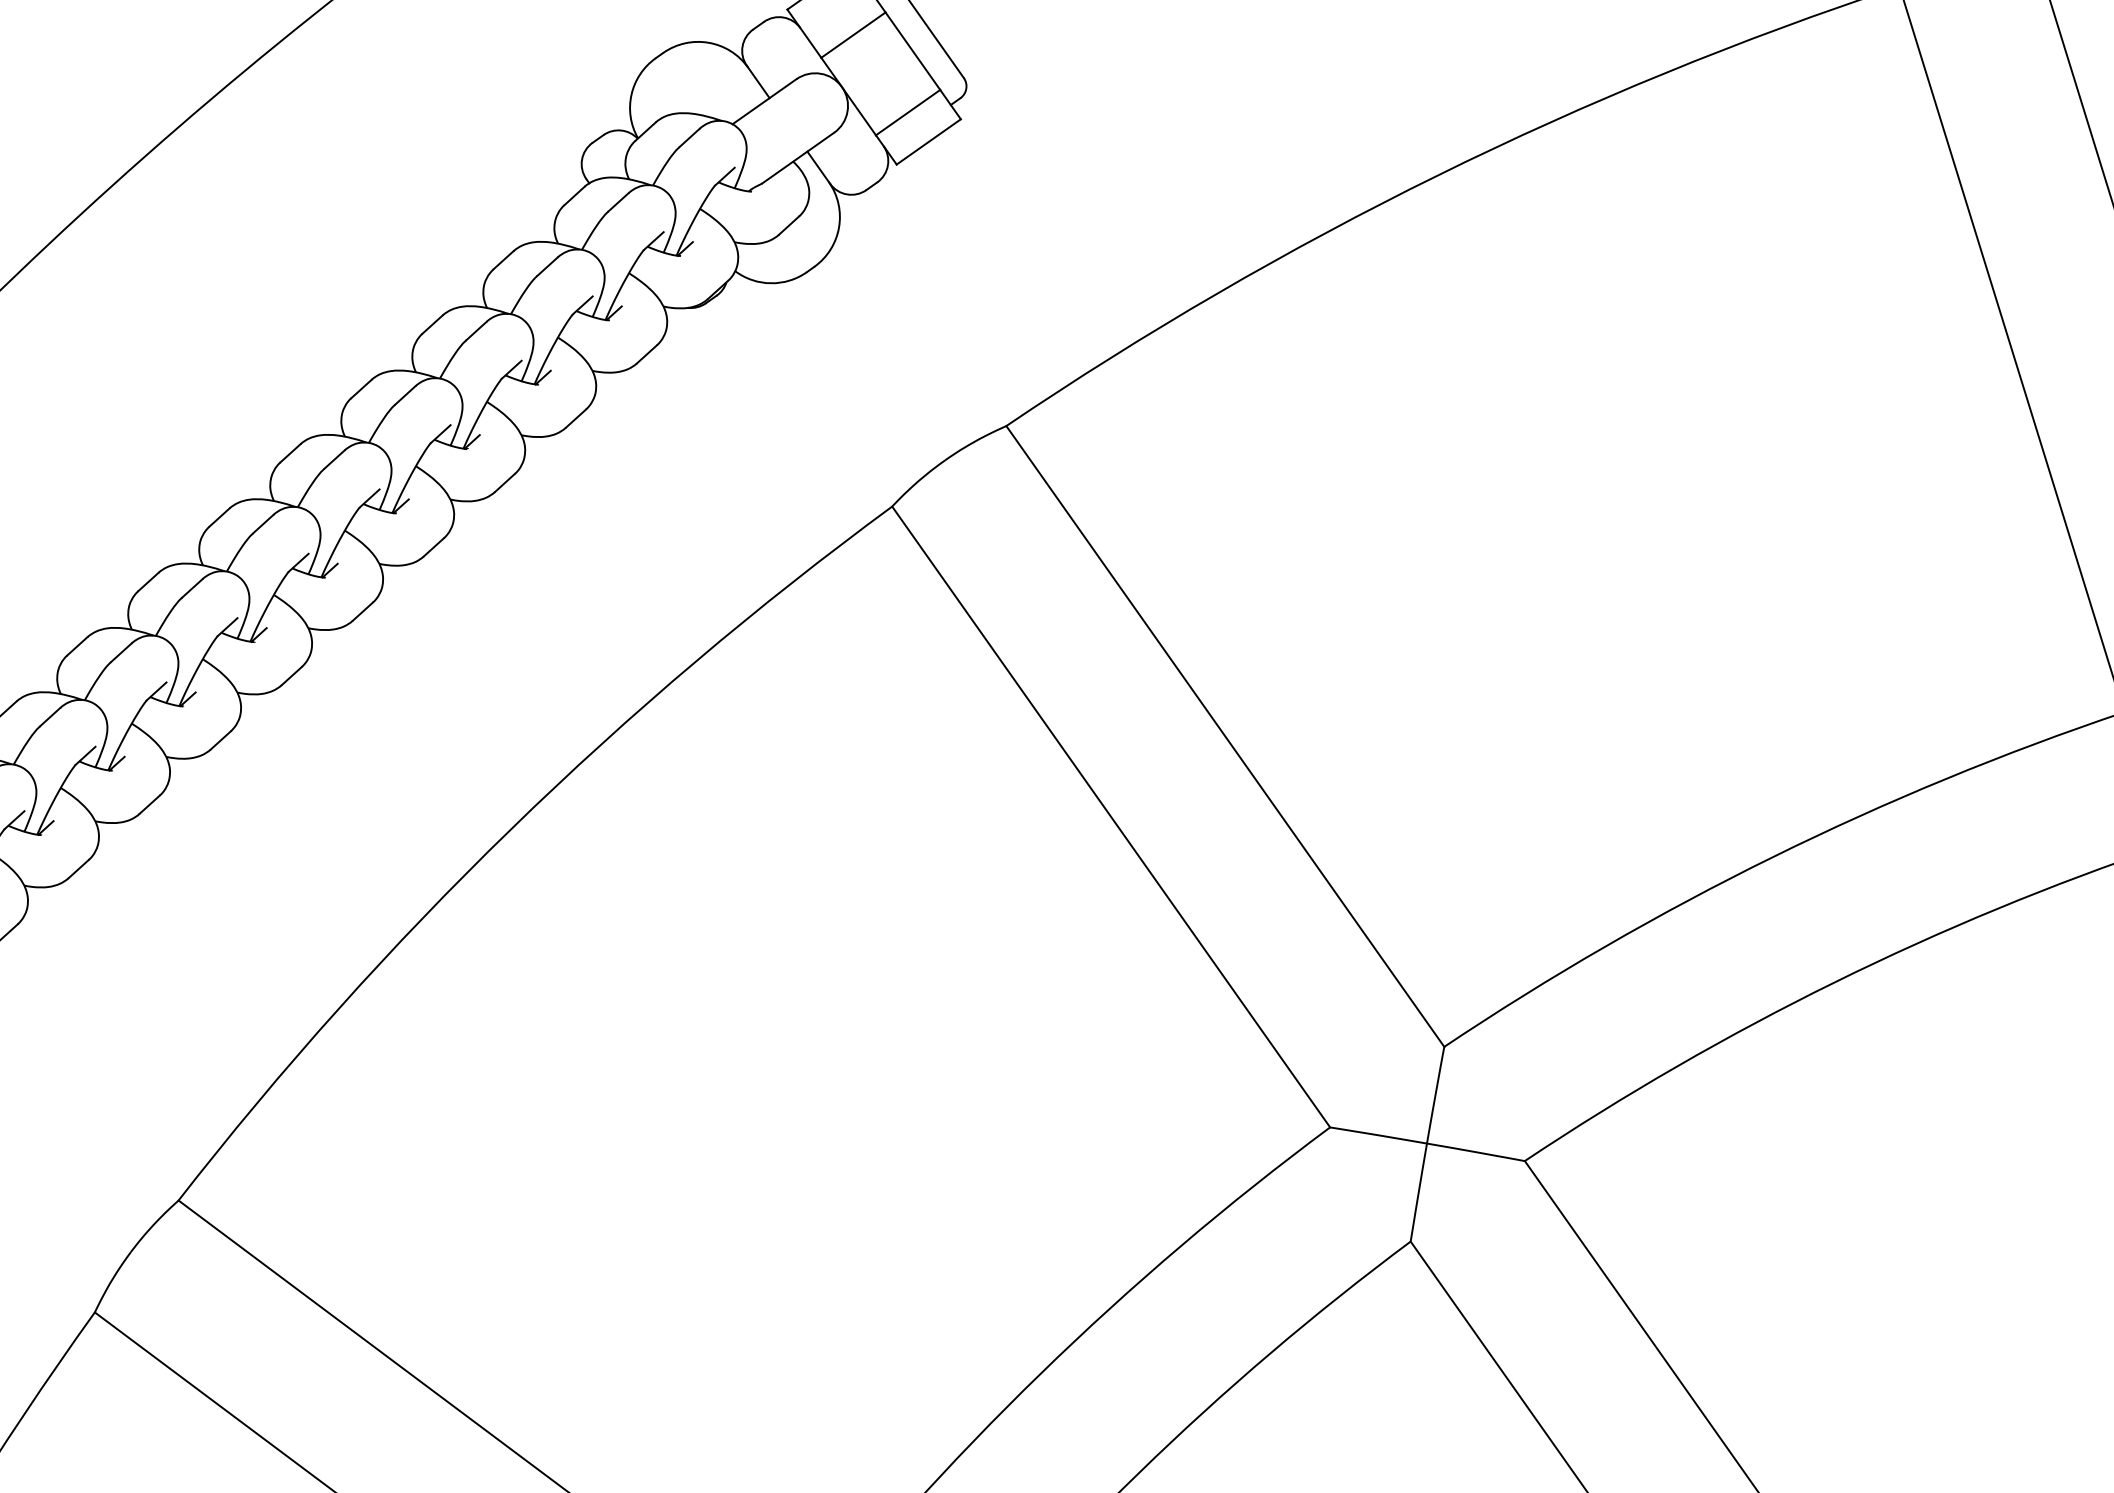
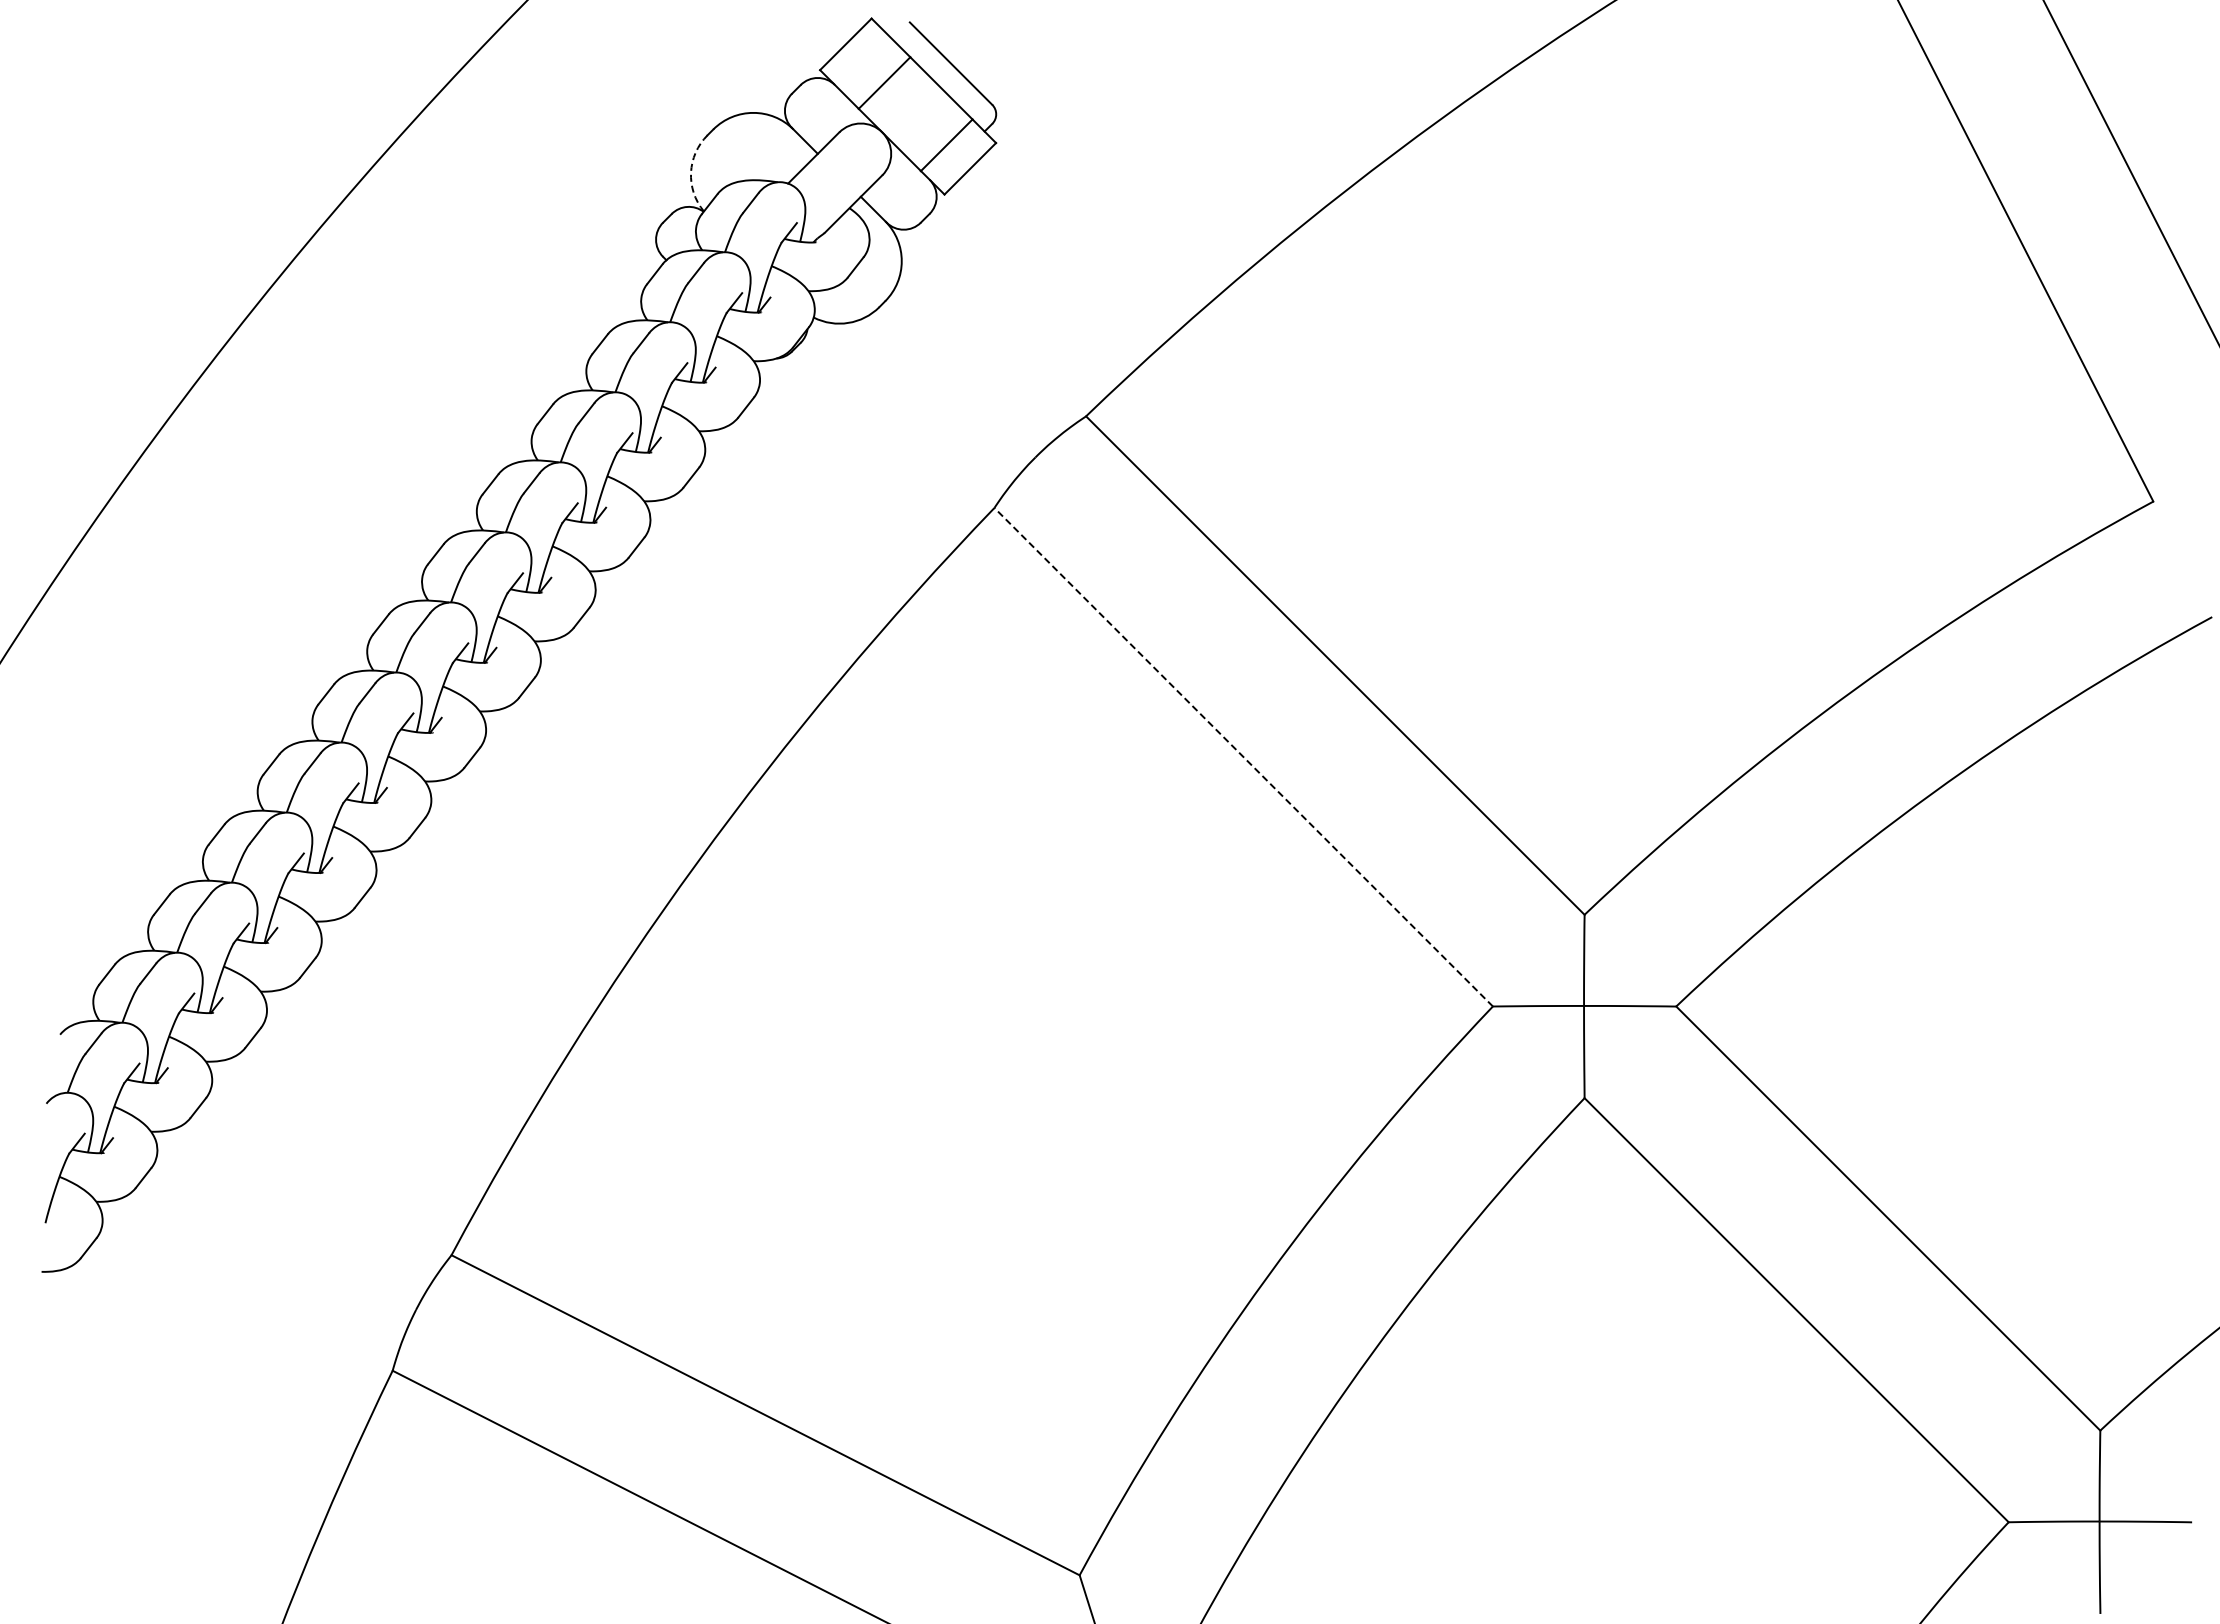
arc: (632, 94) -> (691, 172), solid -> dashed
line: (1110, 817) -> (1243, 757), solid -> dashed

